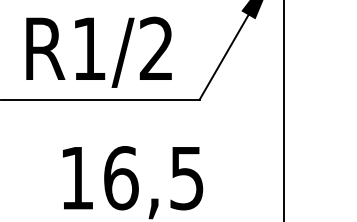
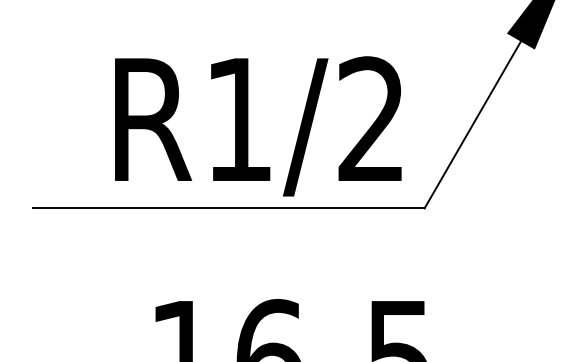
text: (98, 51) -> (257, 124), moved

